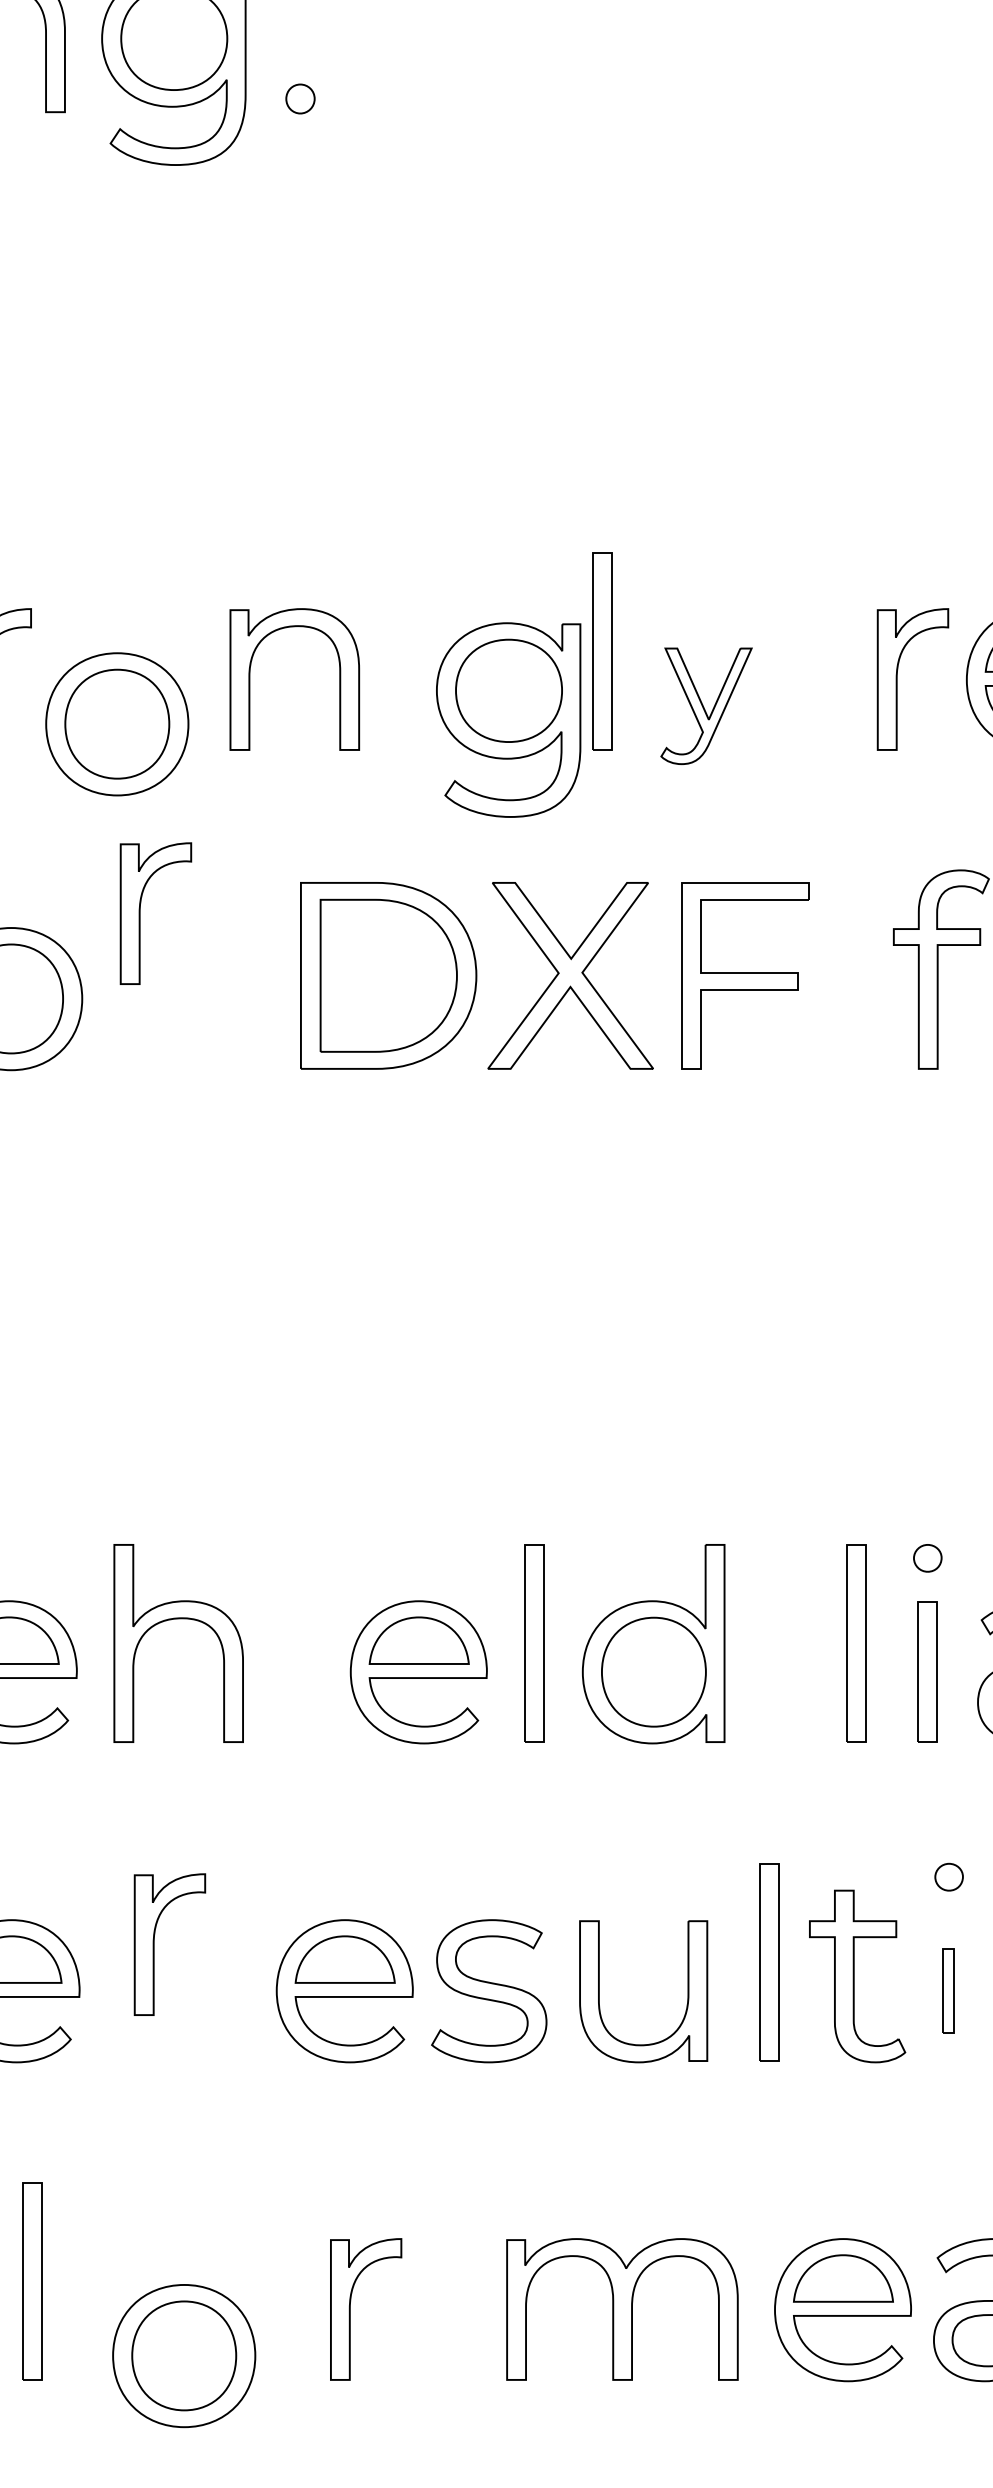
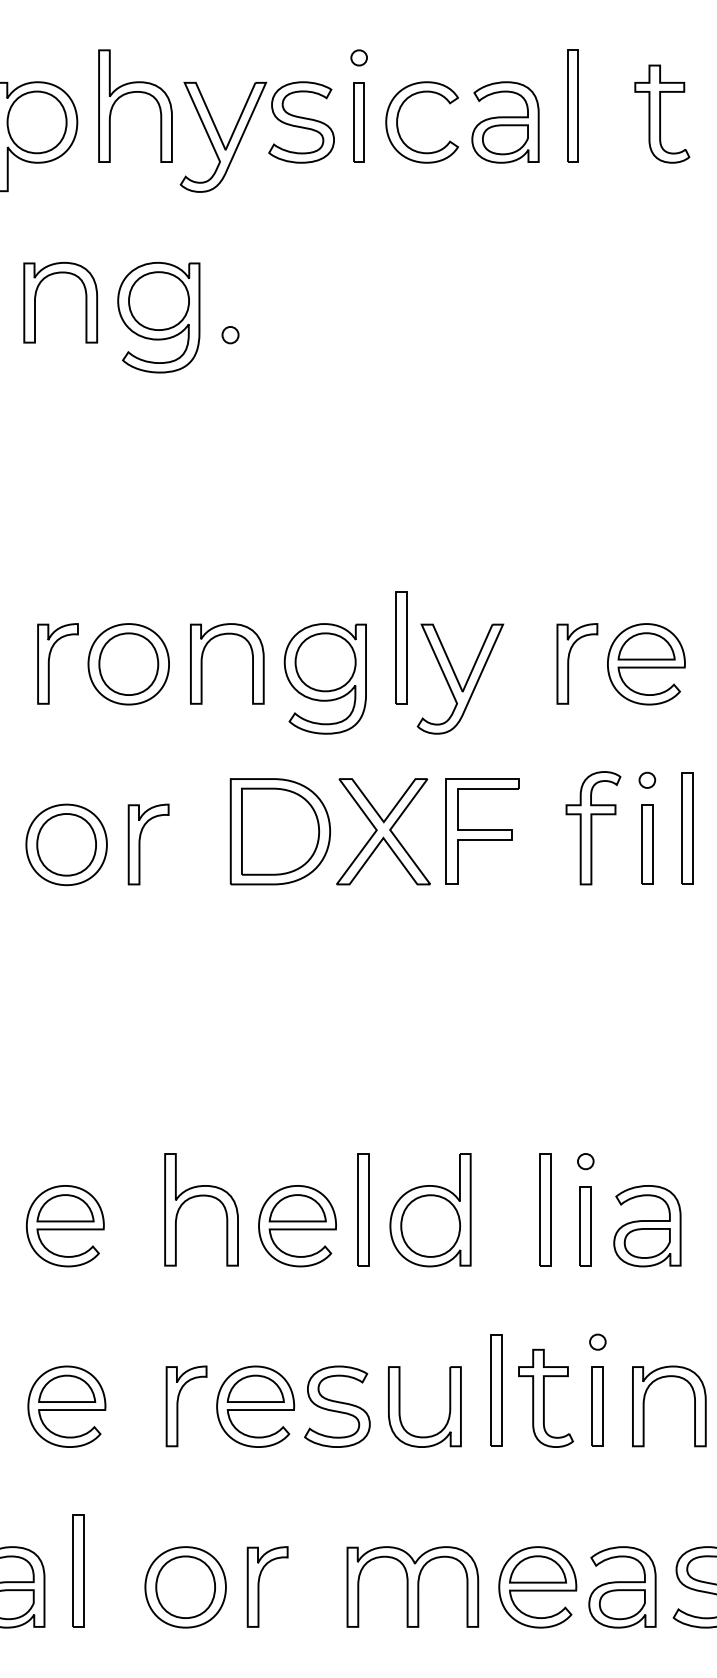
part: (706, 705) -> (460, 678), size x1.67
part: (507, 719) -> (324, 678), moved
part: (116, 724) -> (128, 664), moved
part: (141, 913) -> (140, 844), moved
part: (178, 1619) -> (201, 1196), moved
part: (155, 1944) -> (178, 1406), moved
part: (948, 1990) -> (597, 1406), size x1.67
part: (183, 2356) -> (185, 1587), moved

